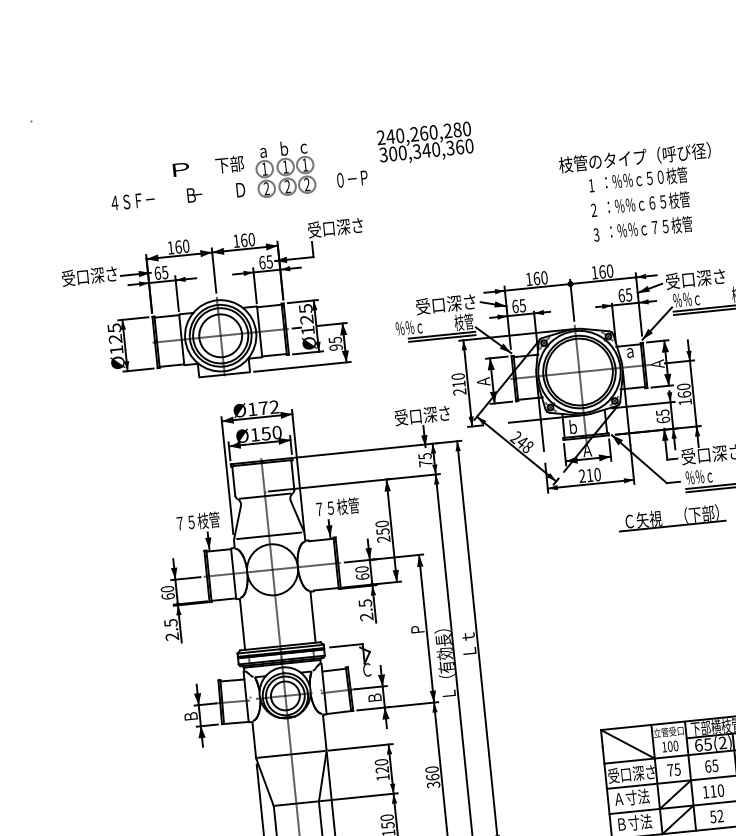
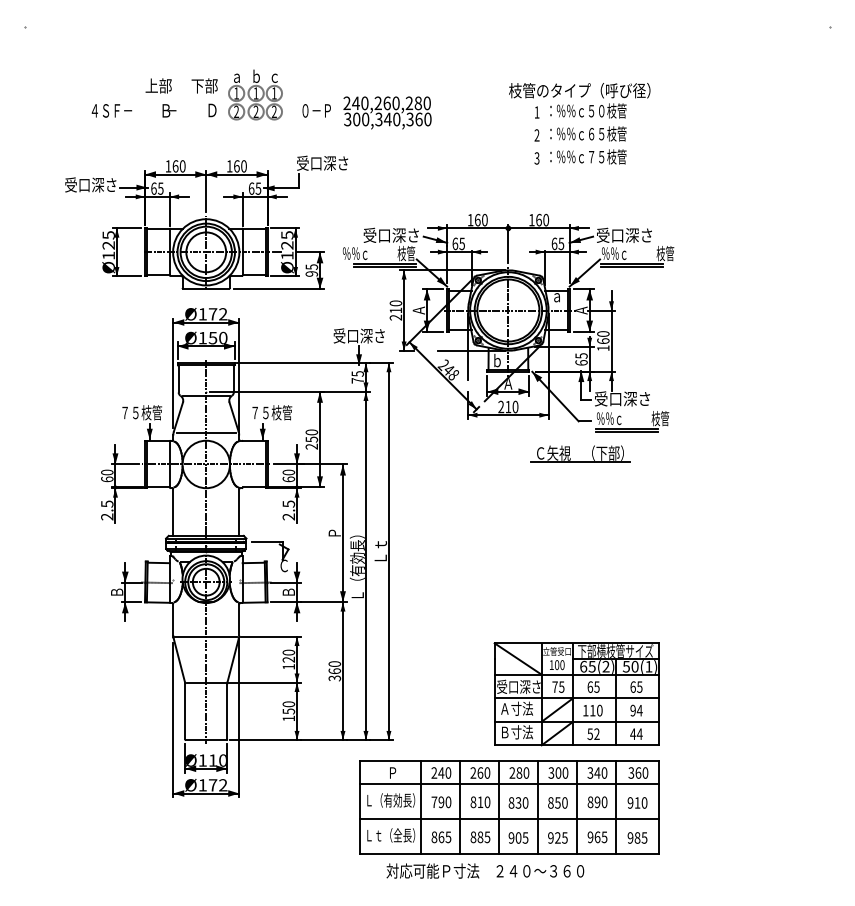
text: (425, 143) -> (387, 112), moved
text: (180, 169) -> (158, 85), Ｐ -> 上部
text: (638, 192) -> (579, 123), moved
part: (217, 303) -> (206, 222), moved

